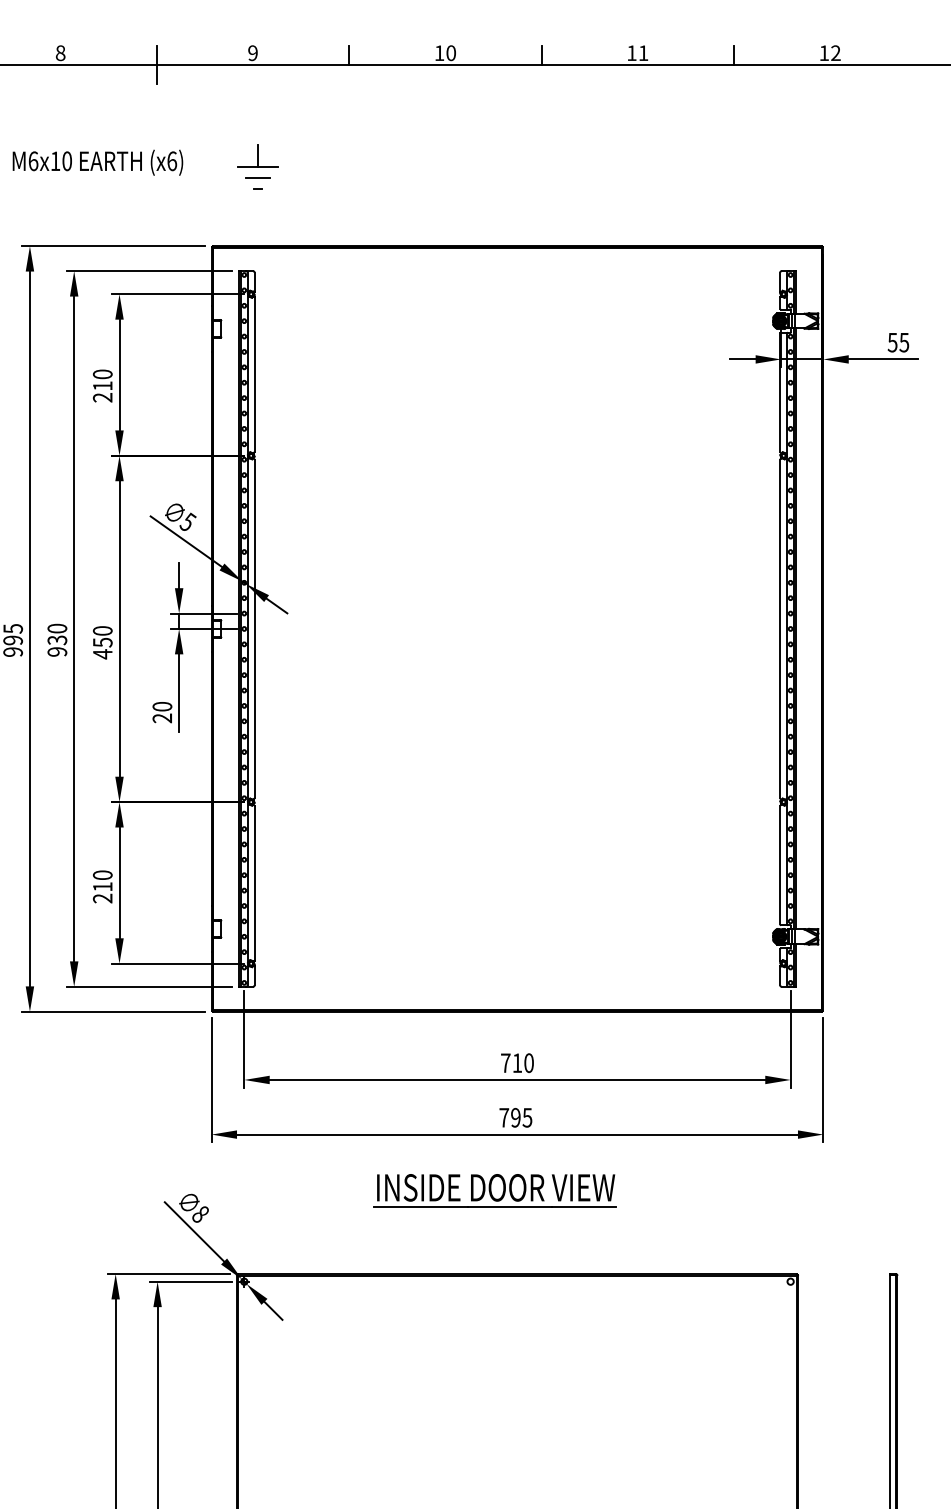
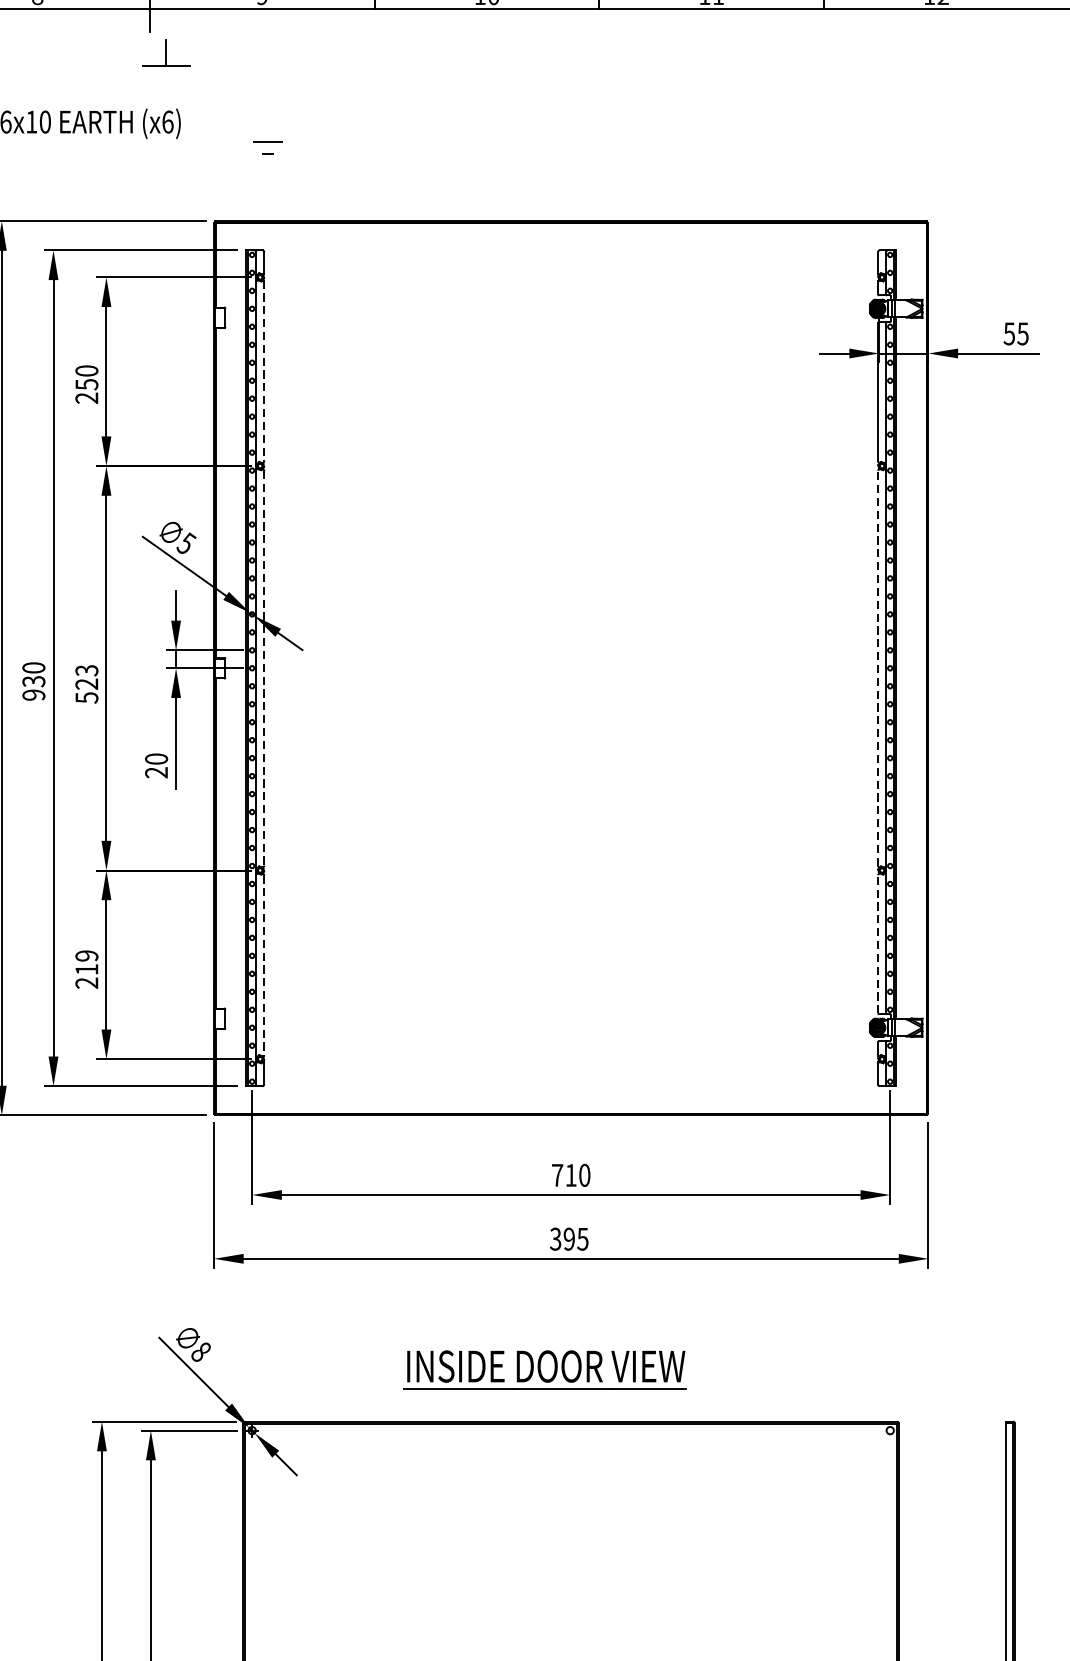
part: (257, 155) -> (165, 52), moved
line: (254, 374) -> (264, 371), solid -> dashed
text: (102, 386) -> (86, 385), 210 -> 250
line: (254, 628) -> (264, 667), solid -> dashed
line: (780, 628) -> (878, 667), solid -> dashed
text: (102, 642) -> (86, 684), 450 -> 523
line: (780, 864) -> (878, 943), solid -> dashed
text: (102, 875) -> (86, 956), 210 -> 219
line: (254, 884) -> (264, 966), solid -> dashed
text: (504, 1117) -> (556, 1238), 795 -> 395
part: (494, 1190) -> (544, 1369), moved

